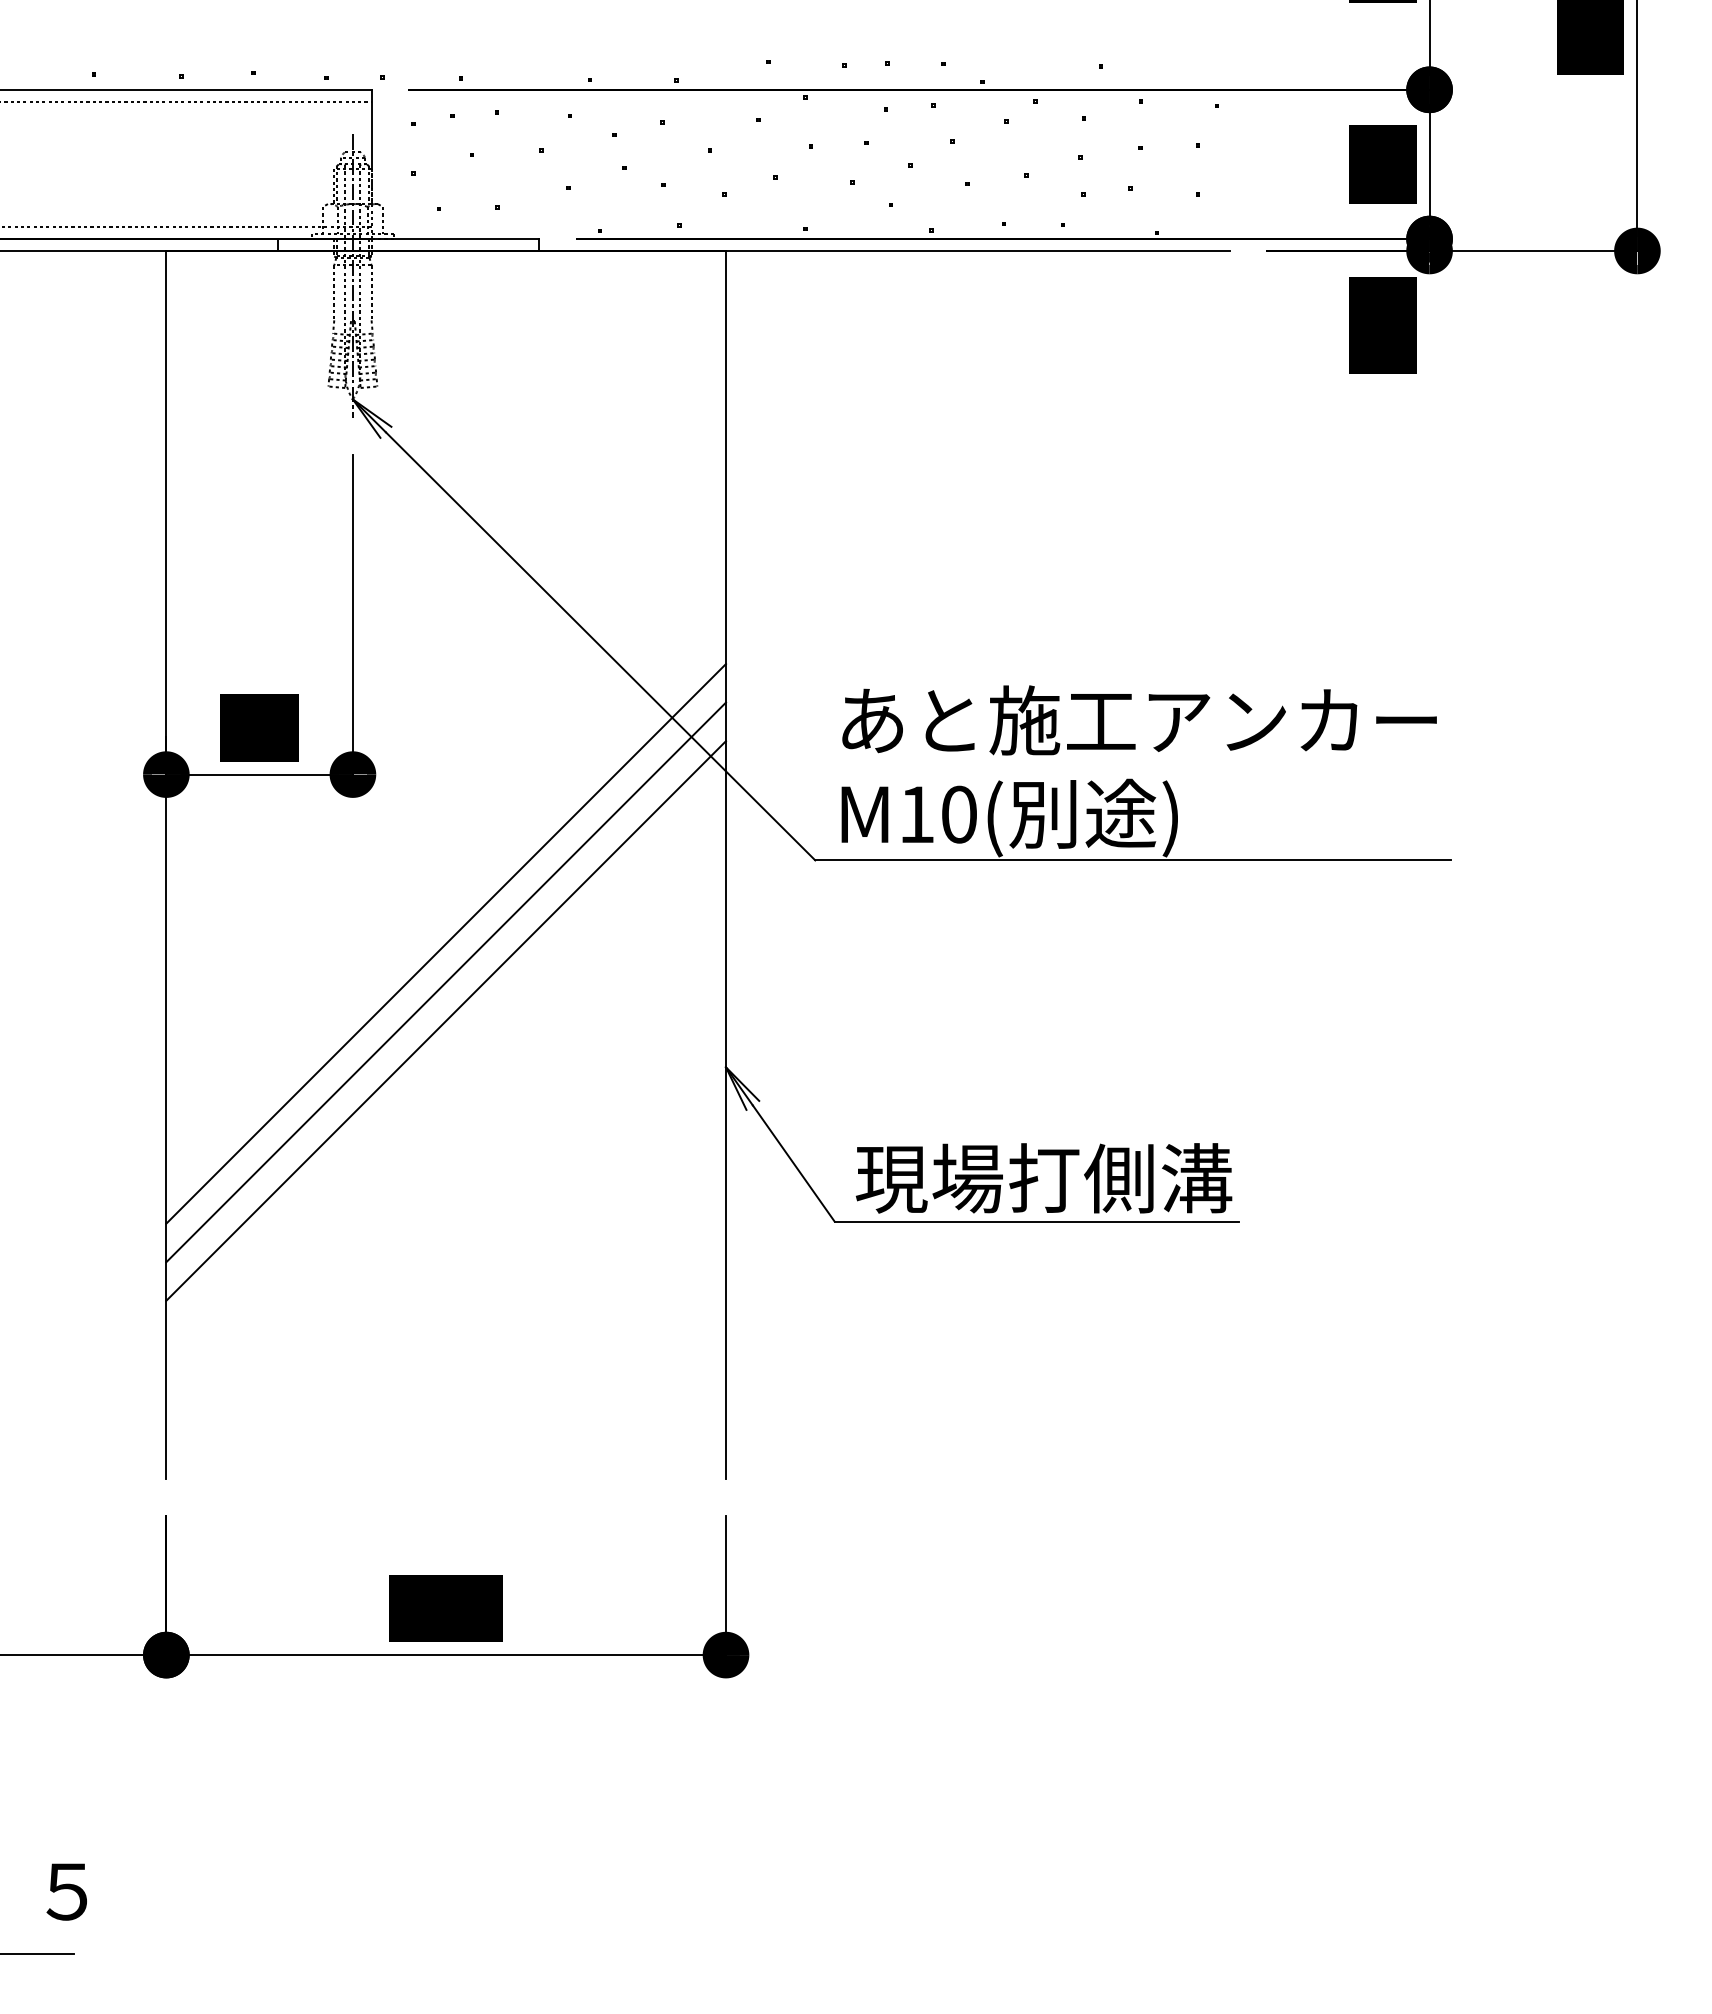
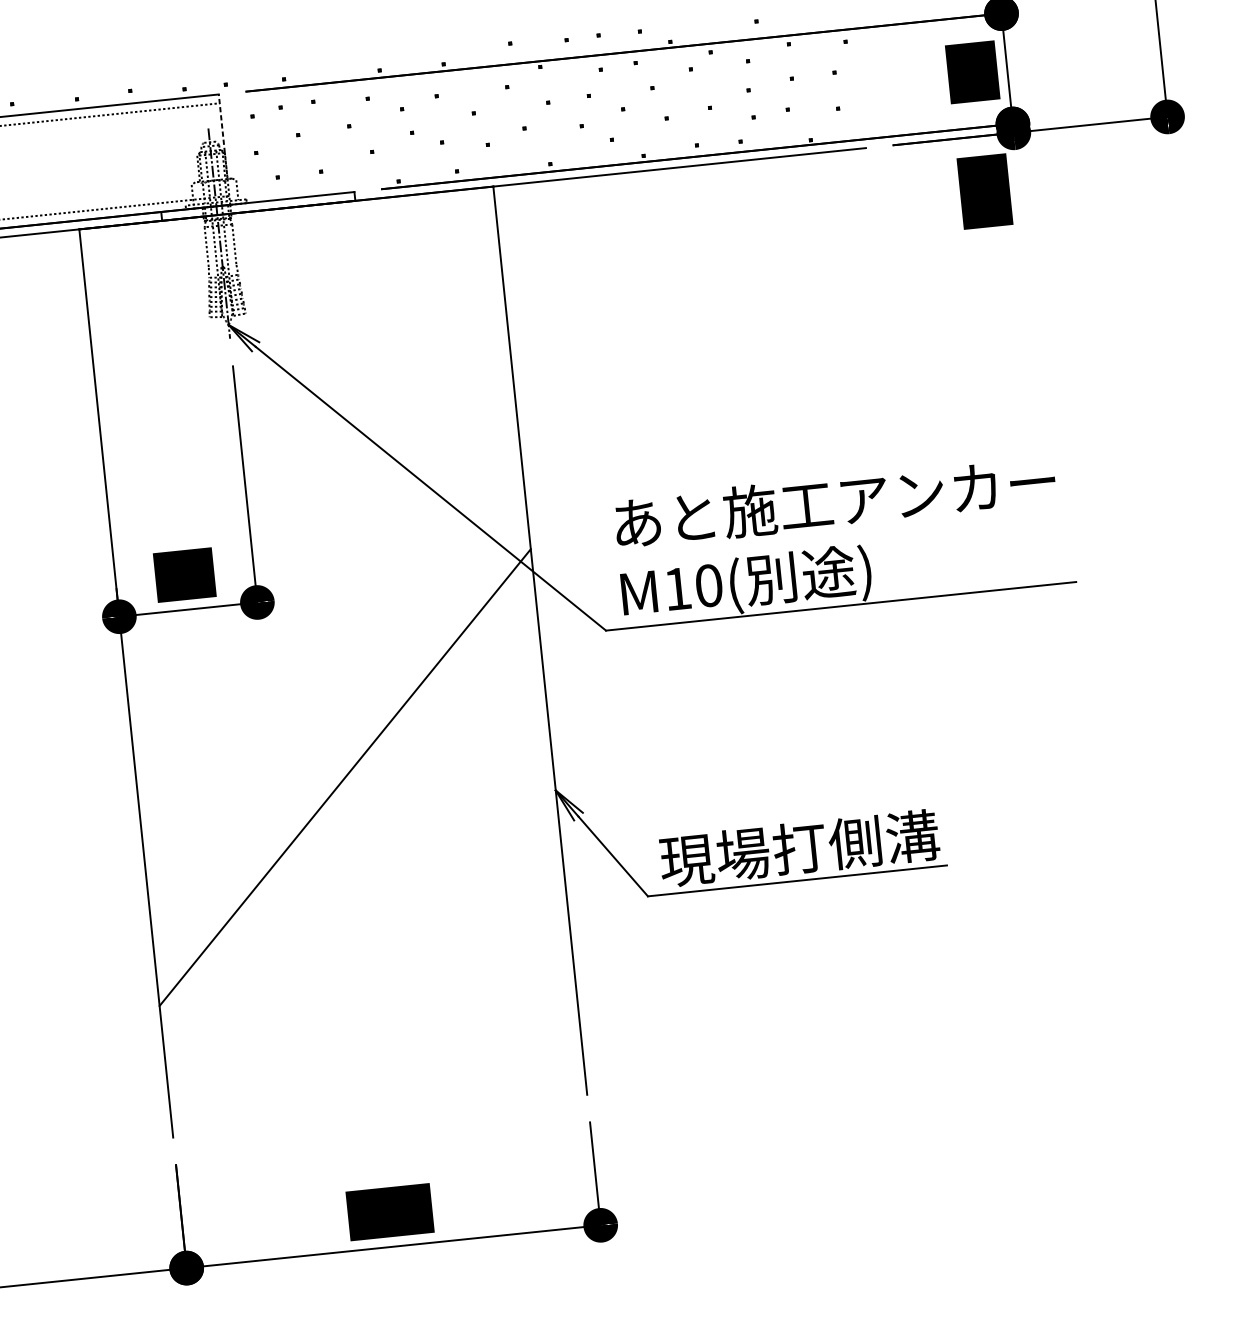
line: (371, 129) -> (221, 123), solid -> dashed
line: (446, 943) -> (339, 720), removed
line: (446, 982) -> (342, 749), removed

